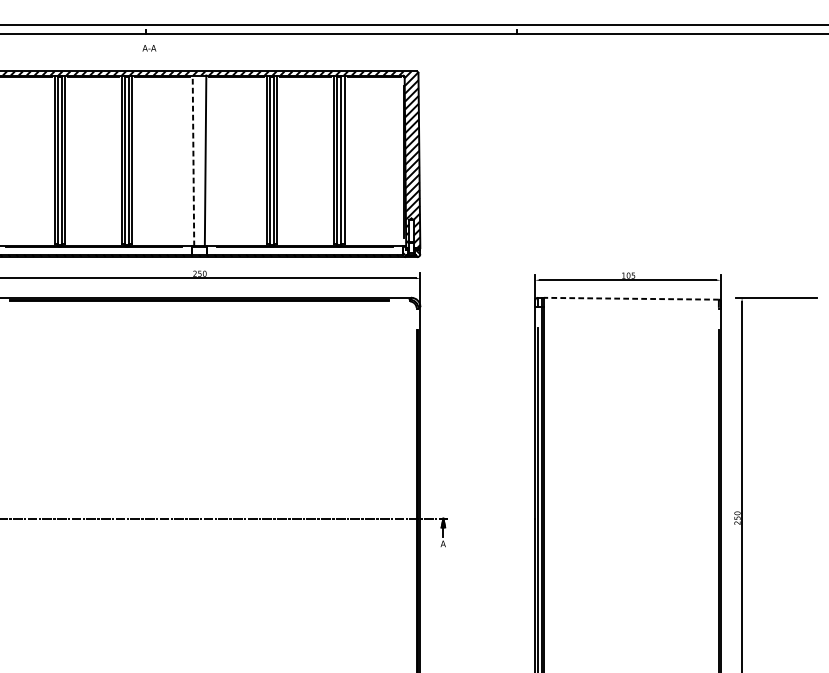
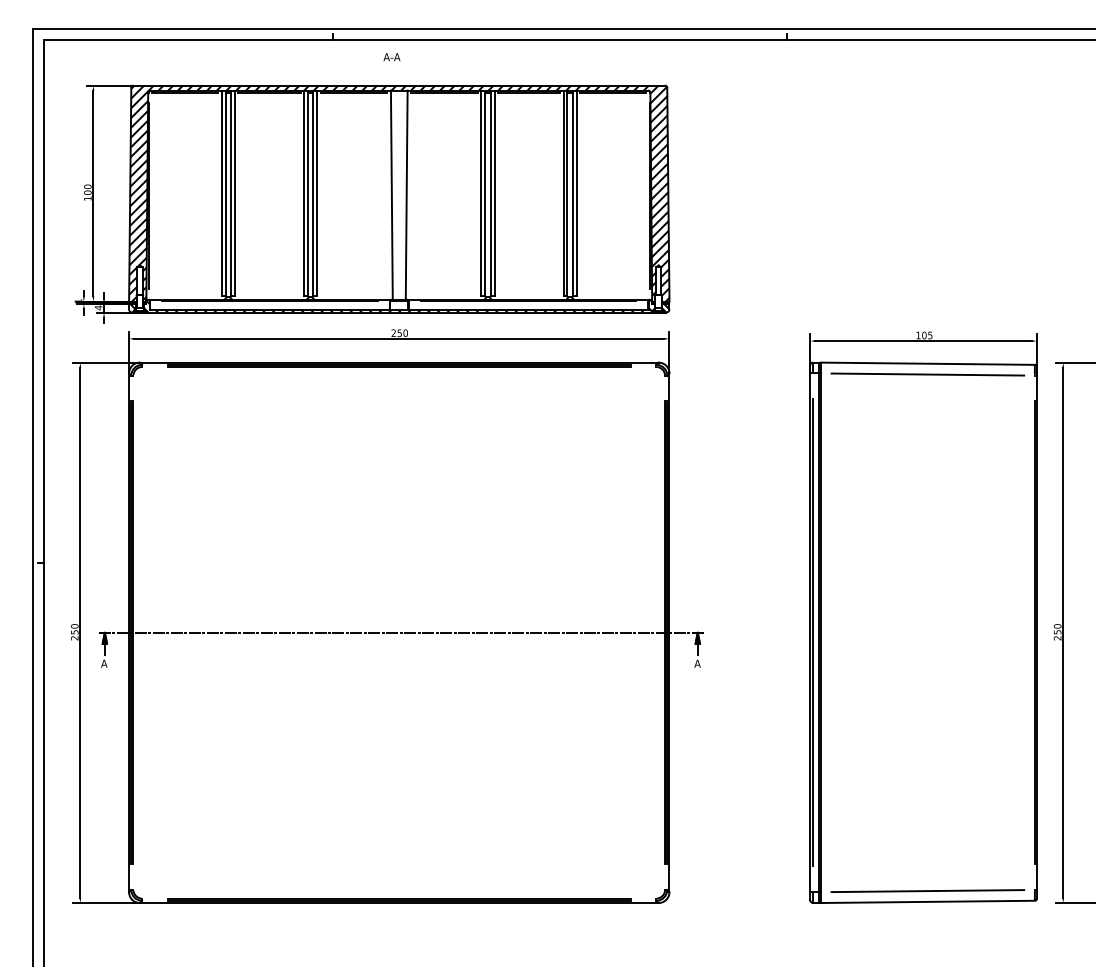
text: (149, 48) -> (391, 57), moved
line: (193, 161) -> (391, 195), dashed -> solid
line: (631, 298) -> (927, 363), dashed -> solid
line: (631, 307) -> (927, 374), added

